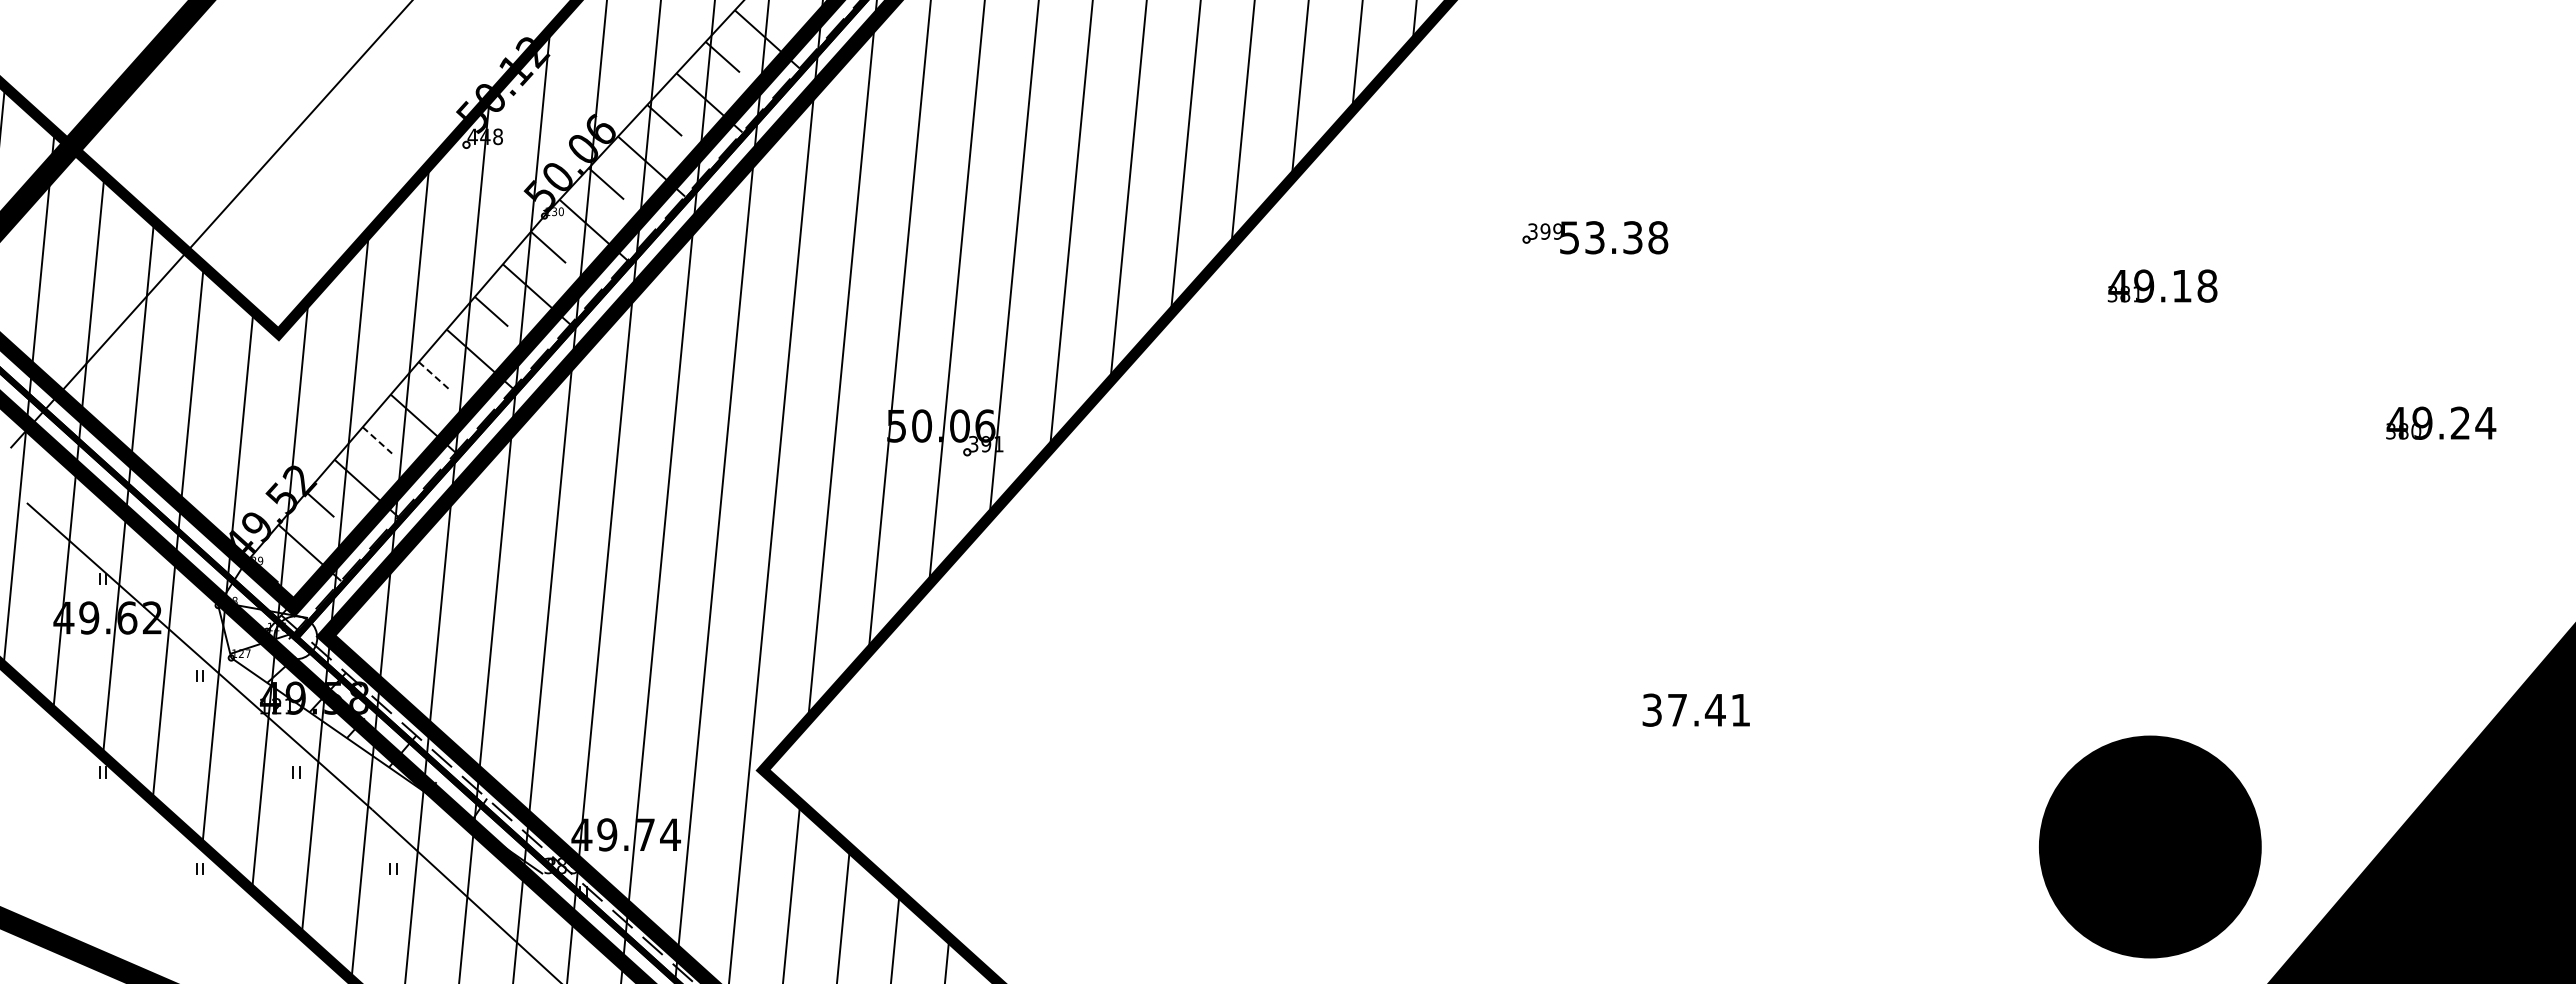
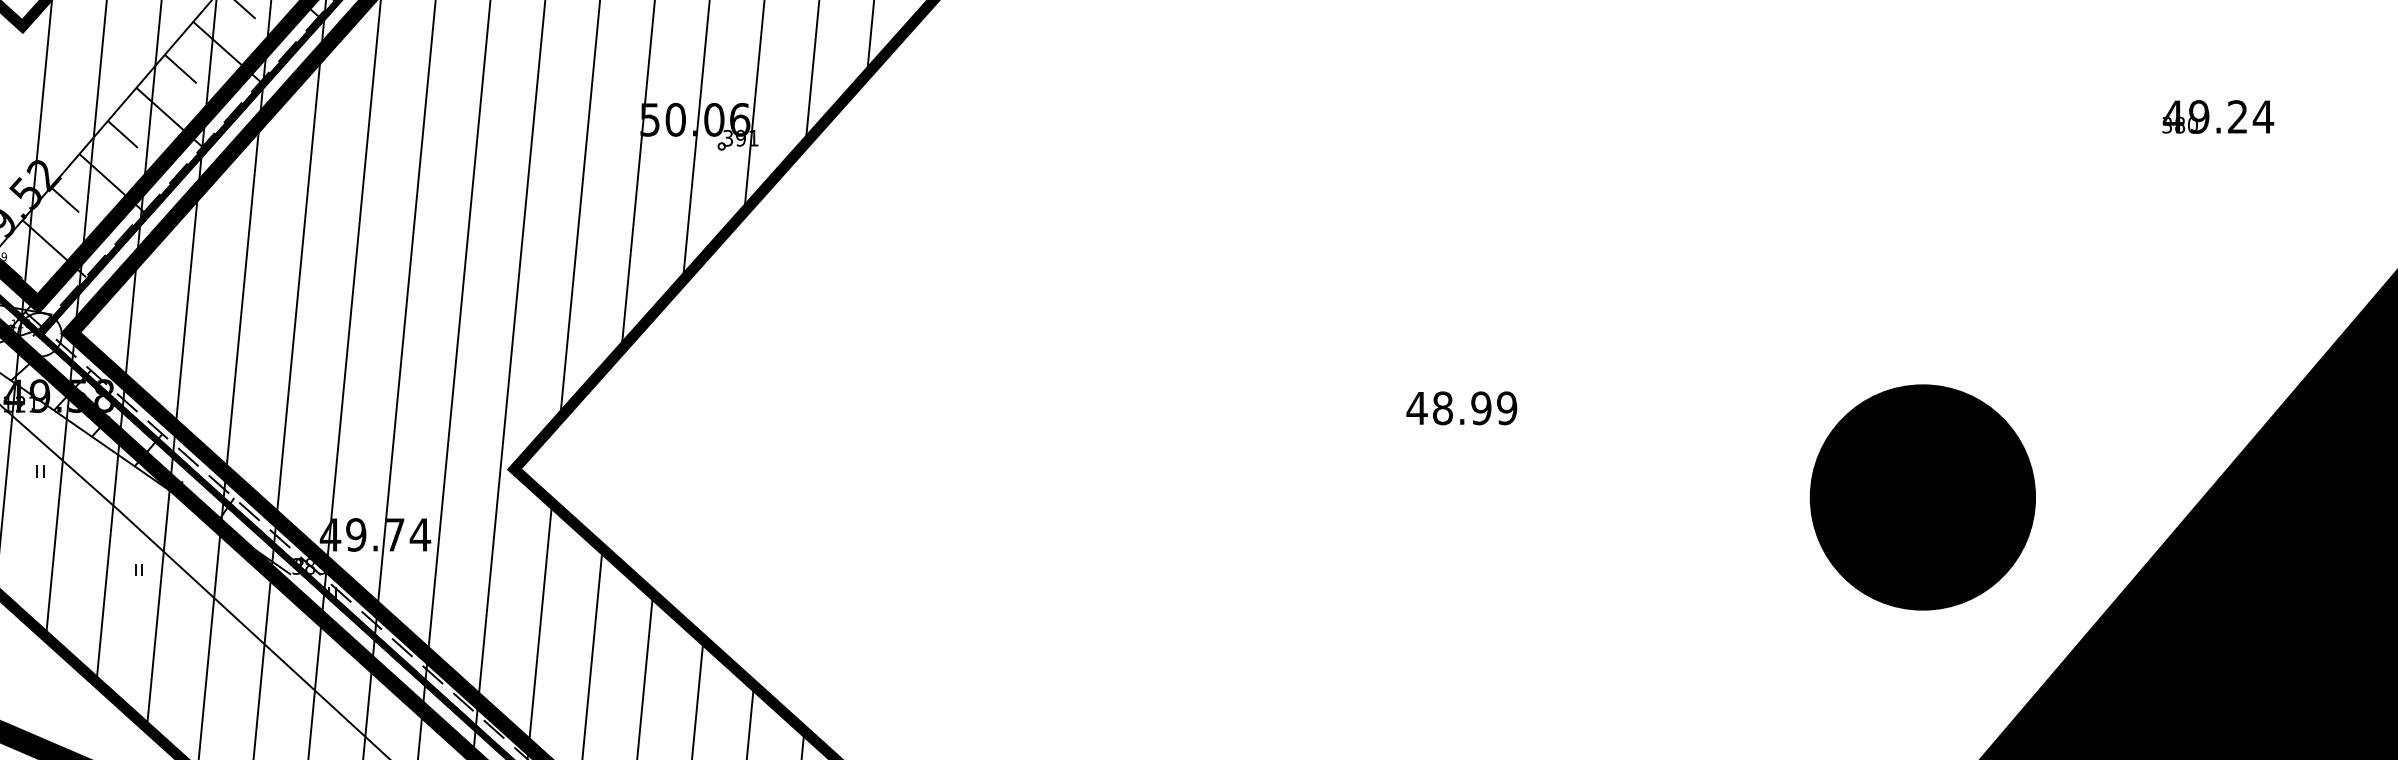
line: (434, 376) -> (180, 69), dashed -> solid
line: (377, 440) -> (122, 134), dashed -> solid
text: (1695, 709) -> (1461, 407), 37.41 -> 48.99
part: (2150, 846) -> (1923, 496), moved

